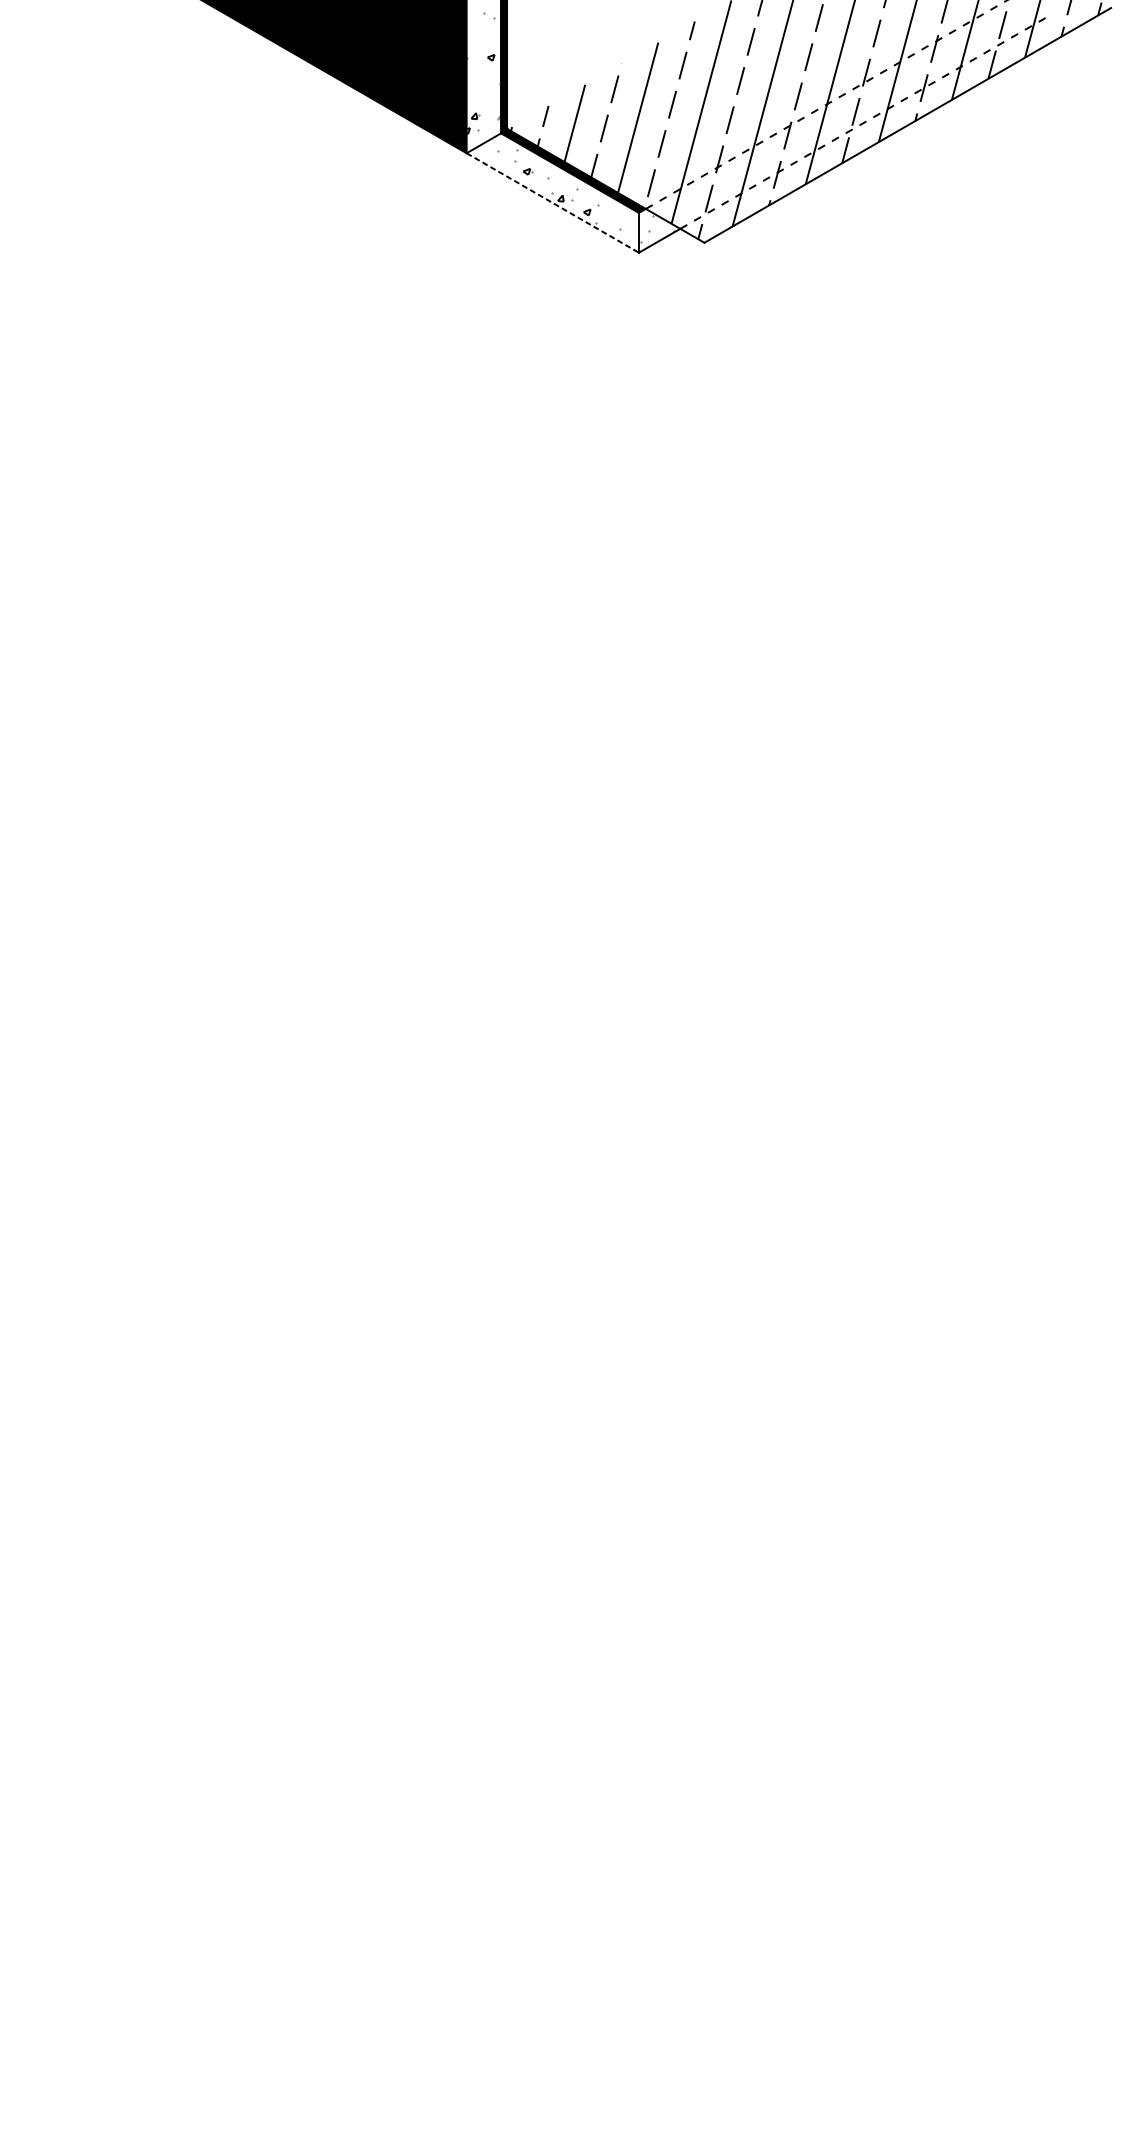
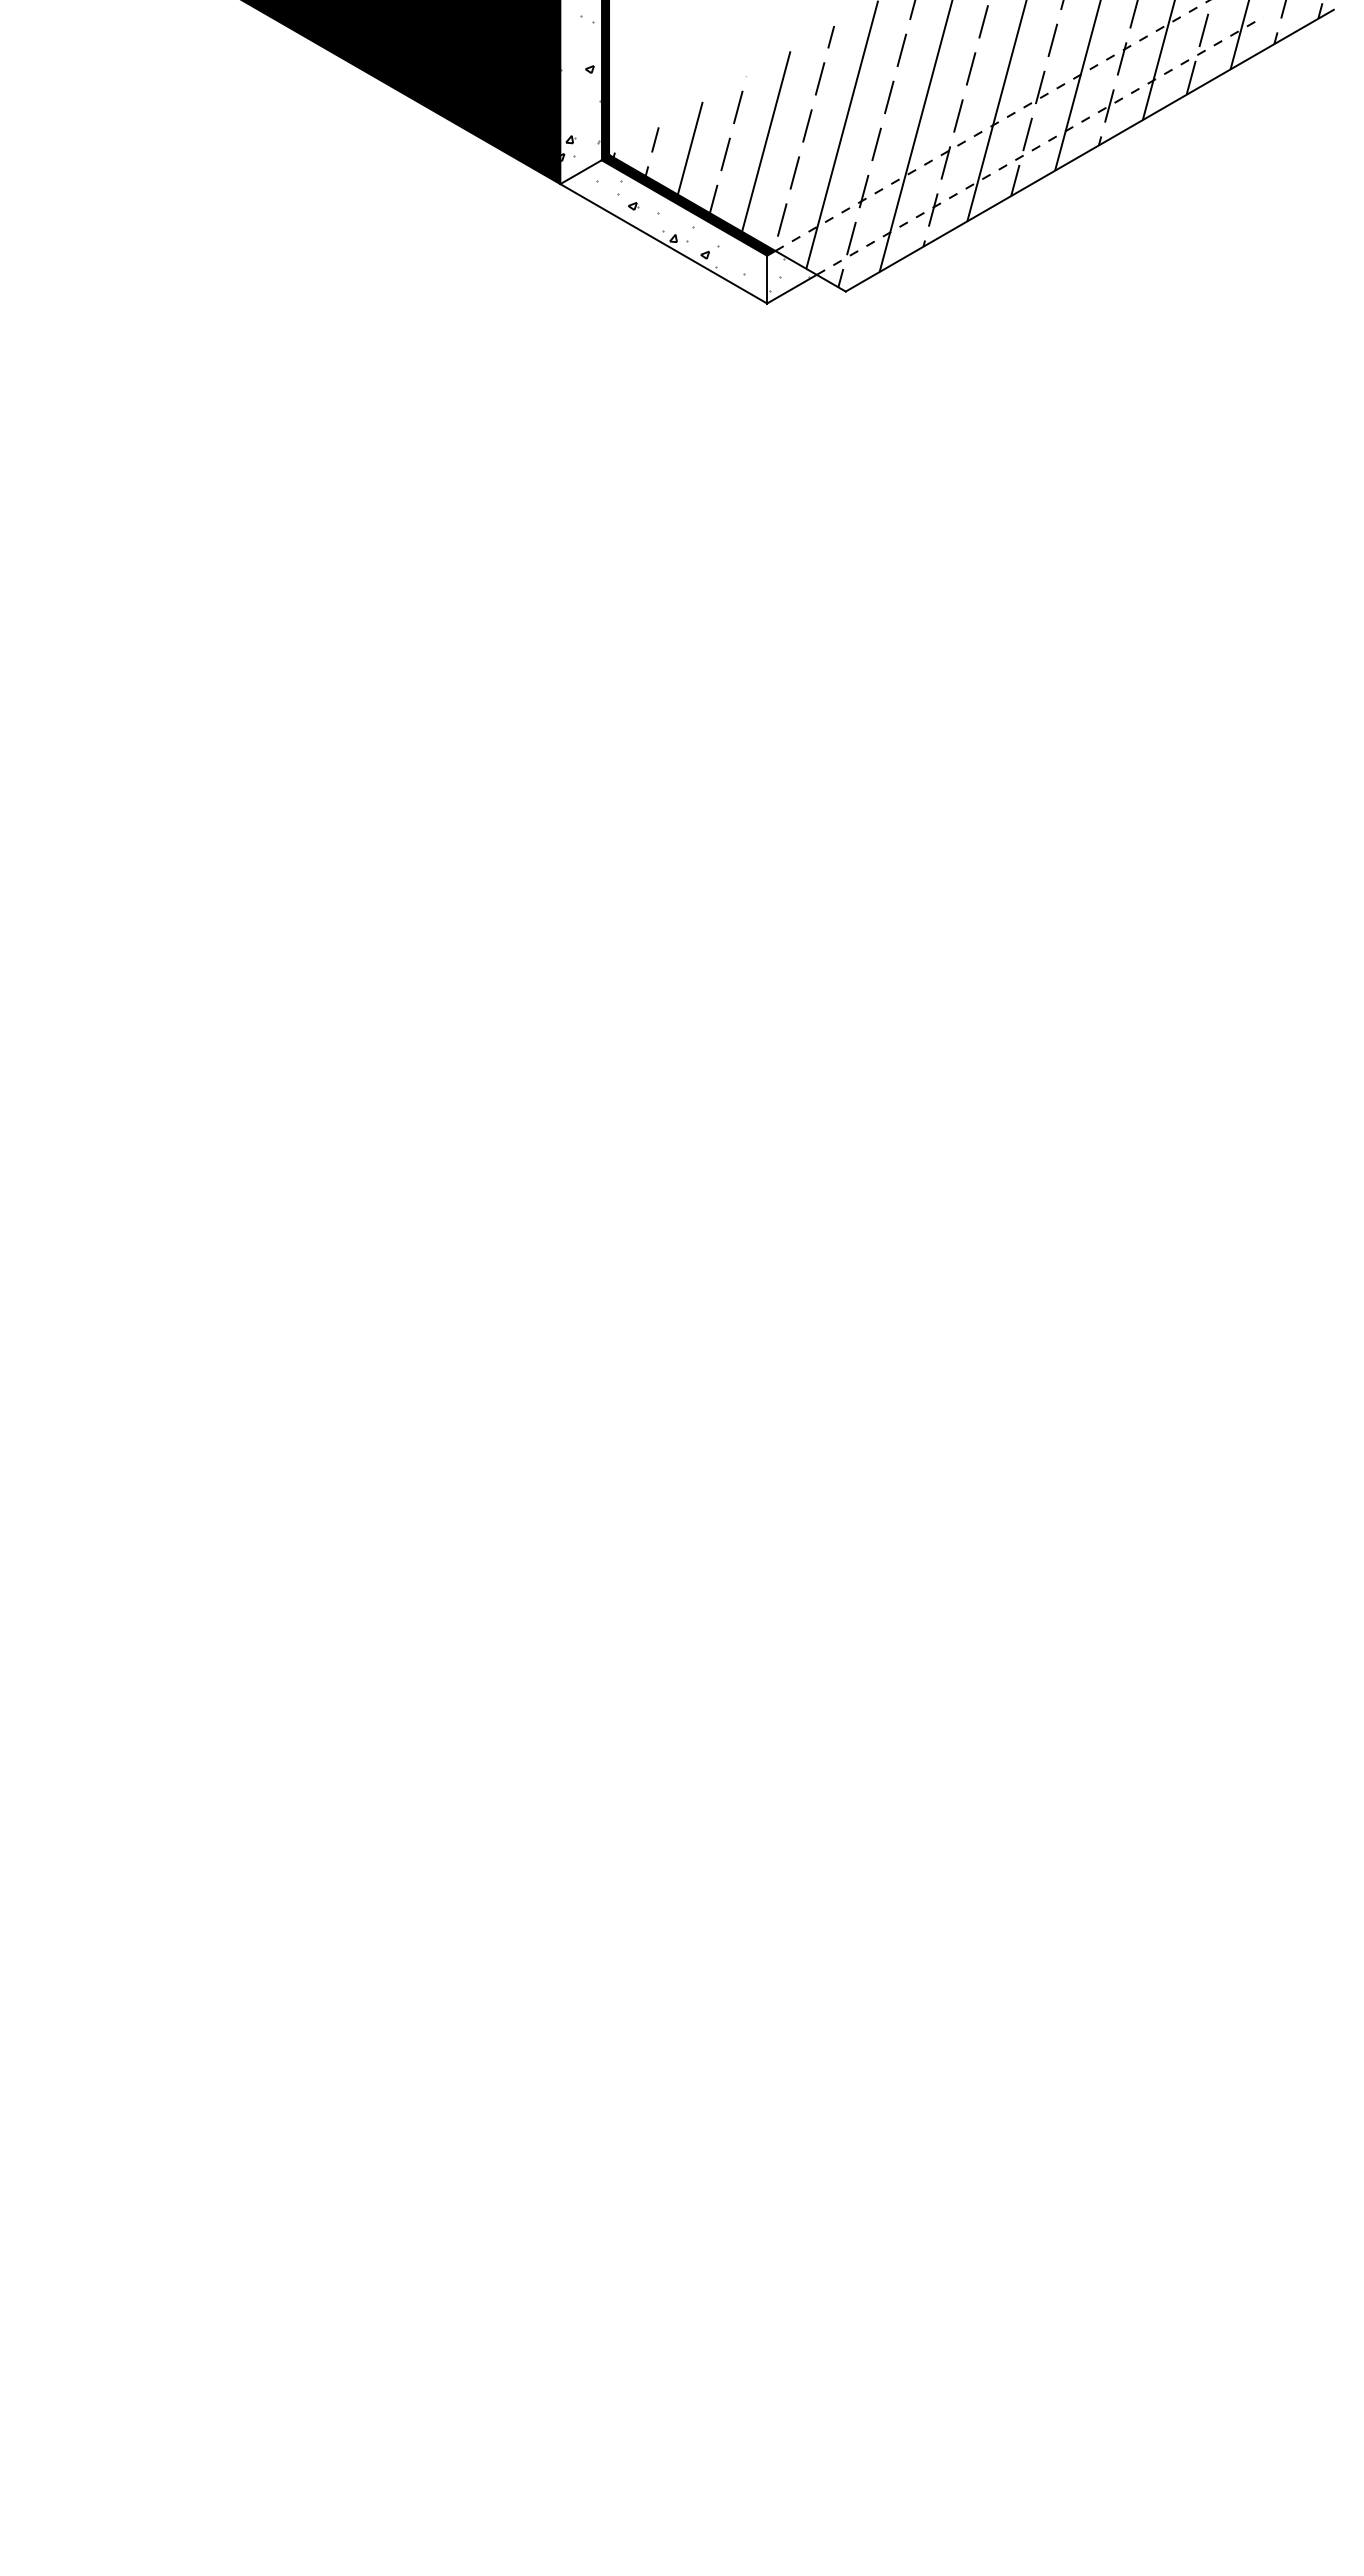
line: (553, 203) -> (664, 244), dashed -> solid

